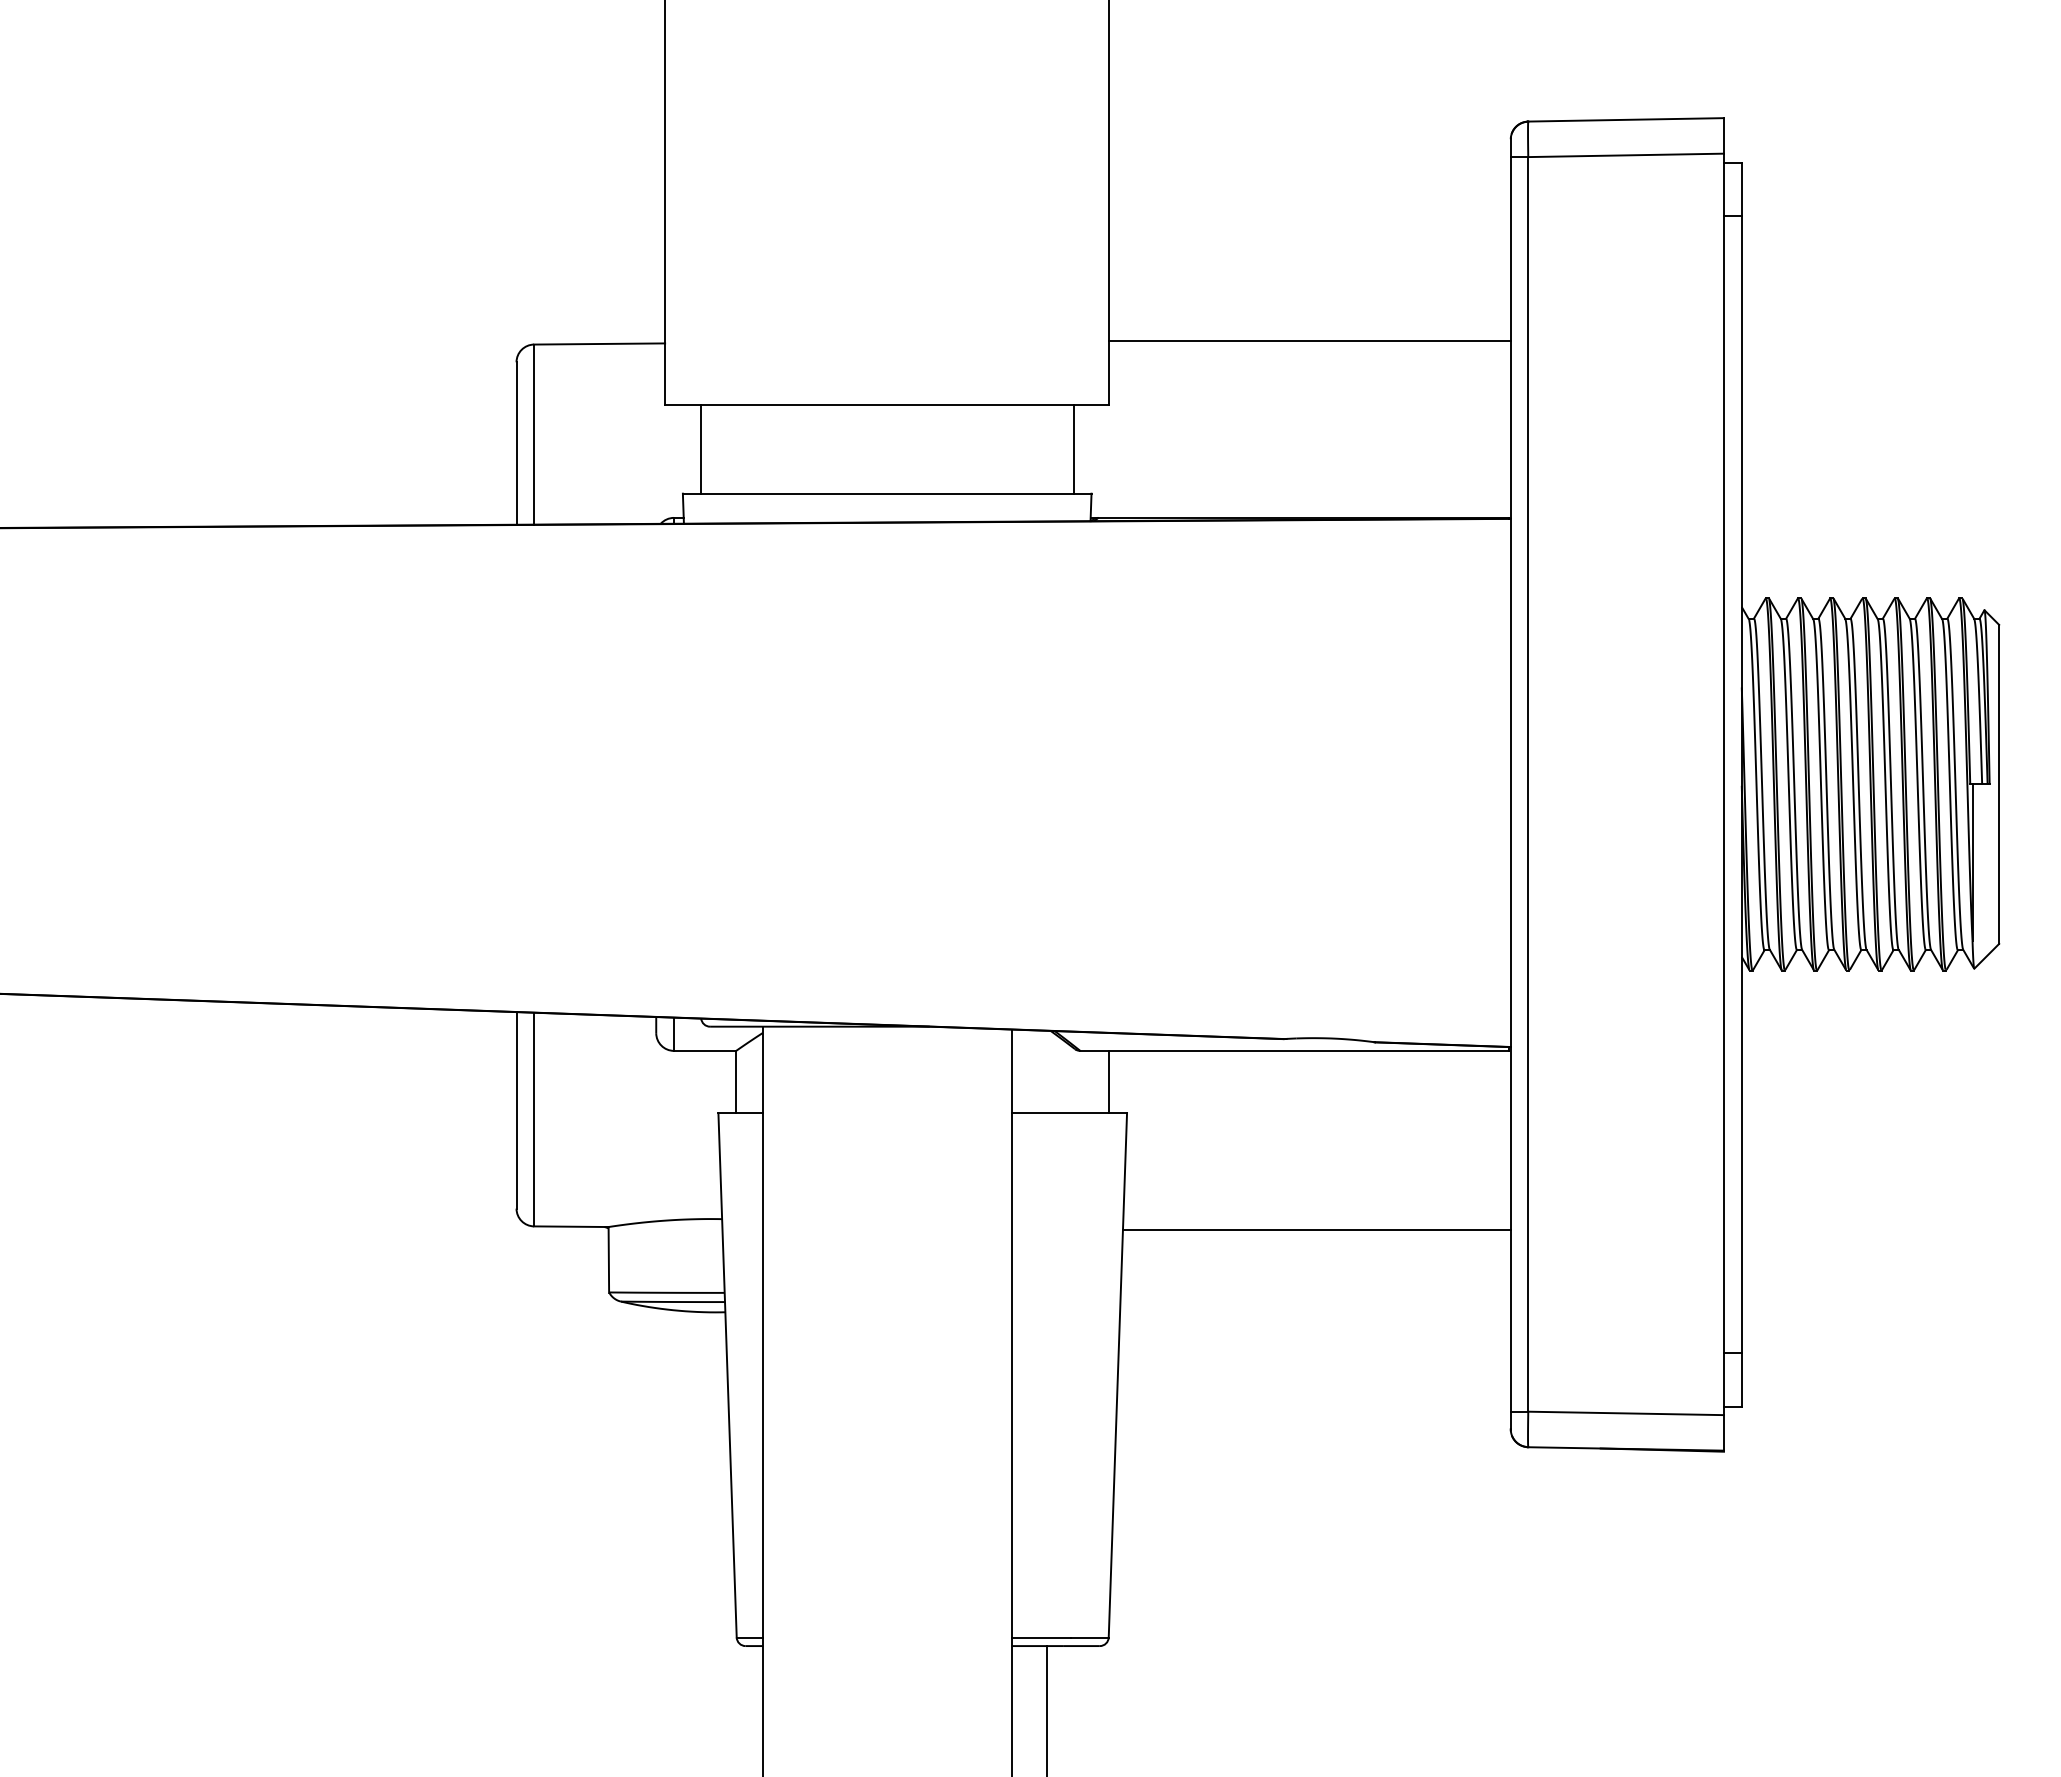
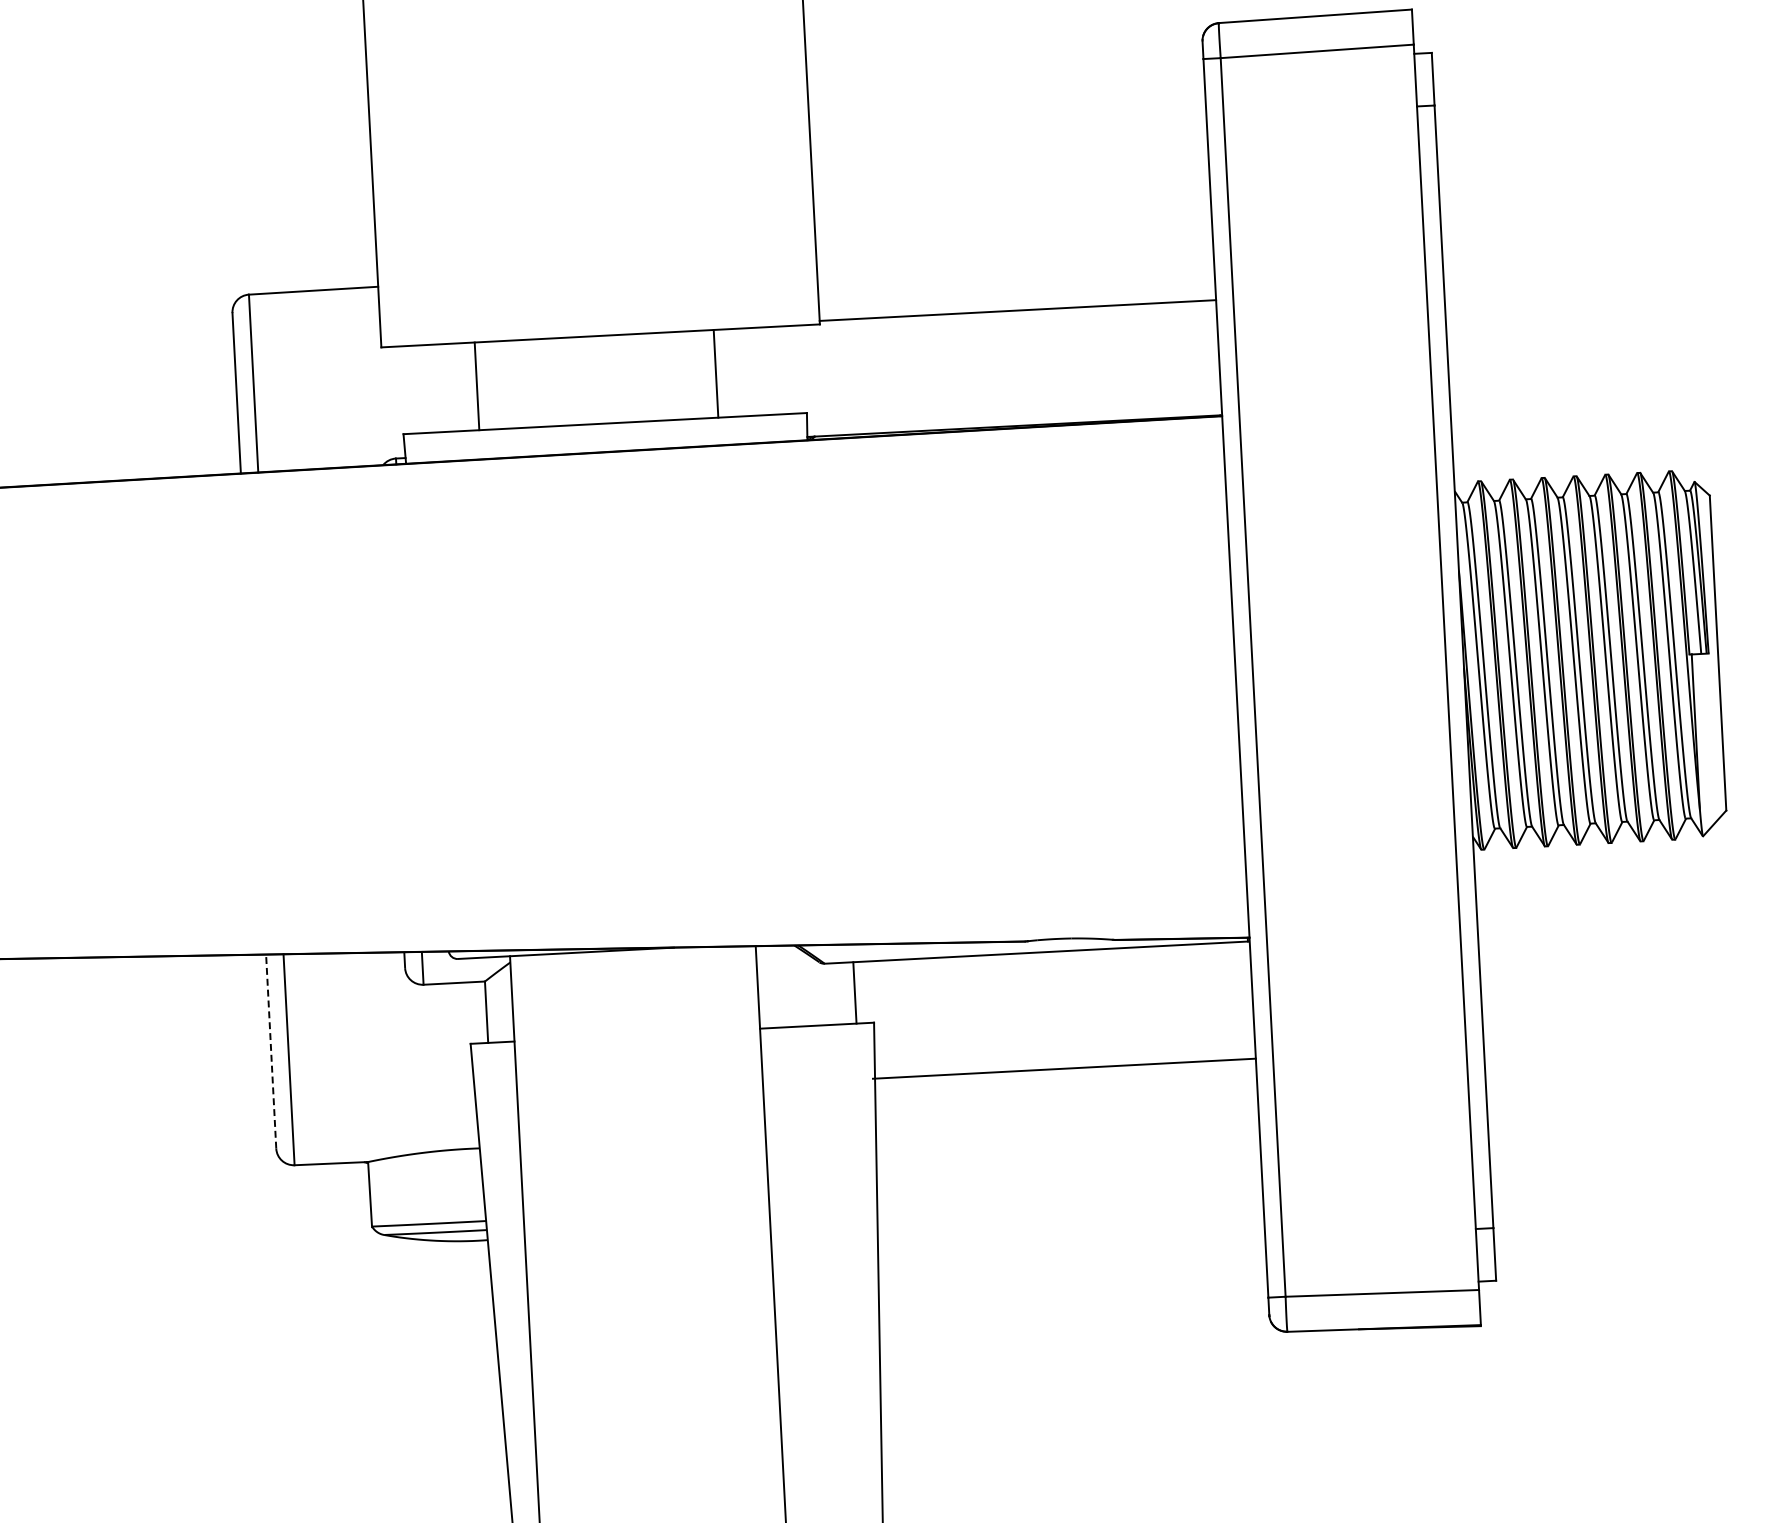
line: (1309, 341) -> (1017, 310), moved
line: (700, 448) -> (476, 385), moved
line: (1073, 448) -> (715, 373), moved
line: (516, 1109) -> (271, 1050), solid -> dashed
line: (1316, 1229) -> (1064, 1068), moved

